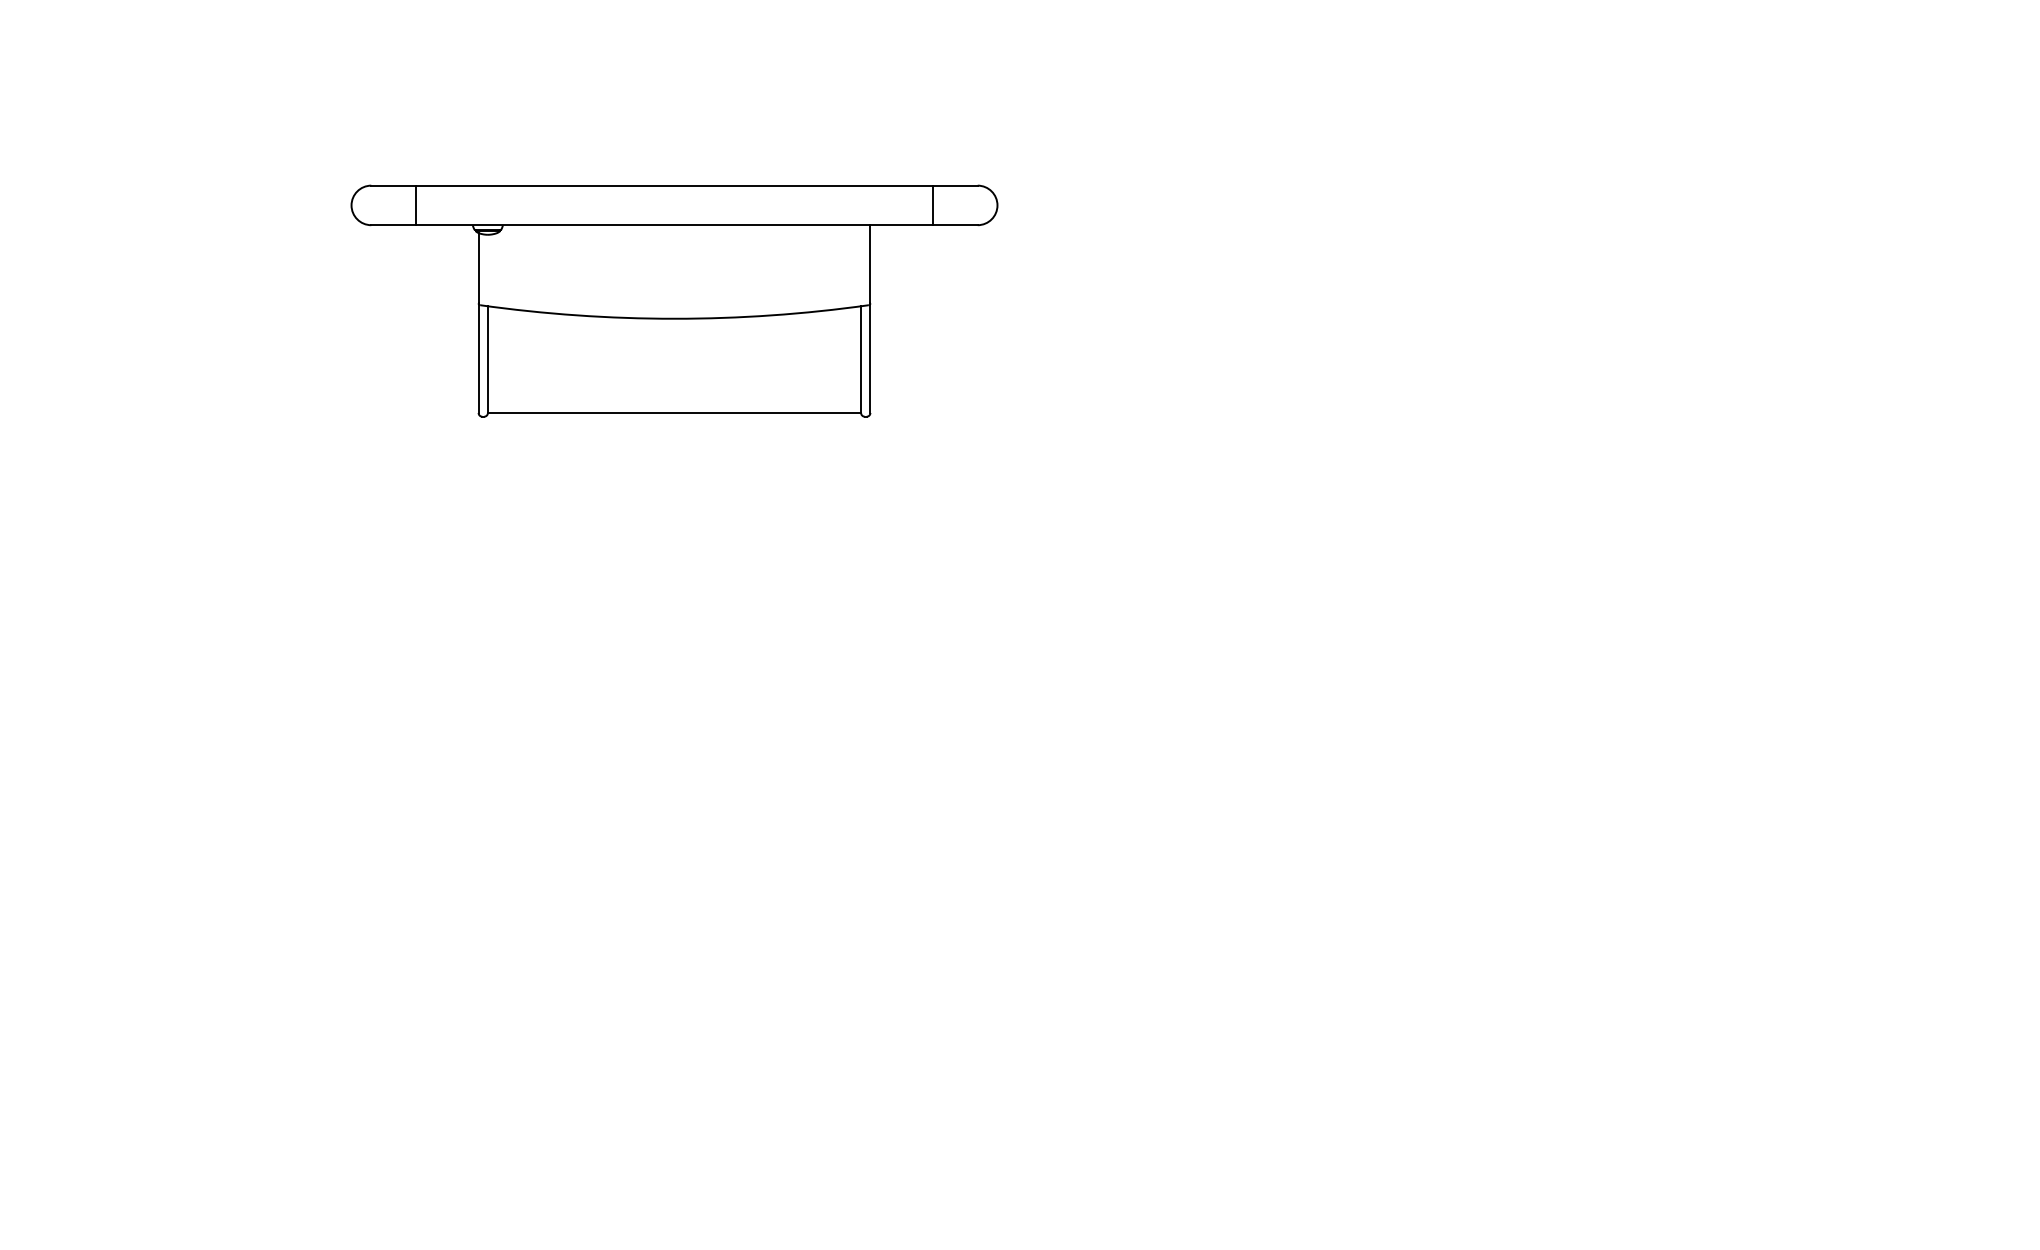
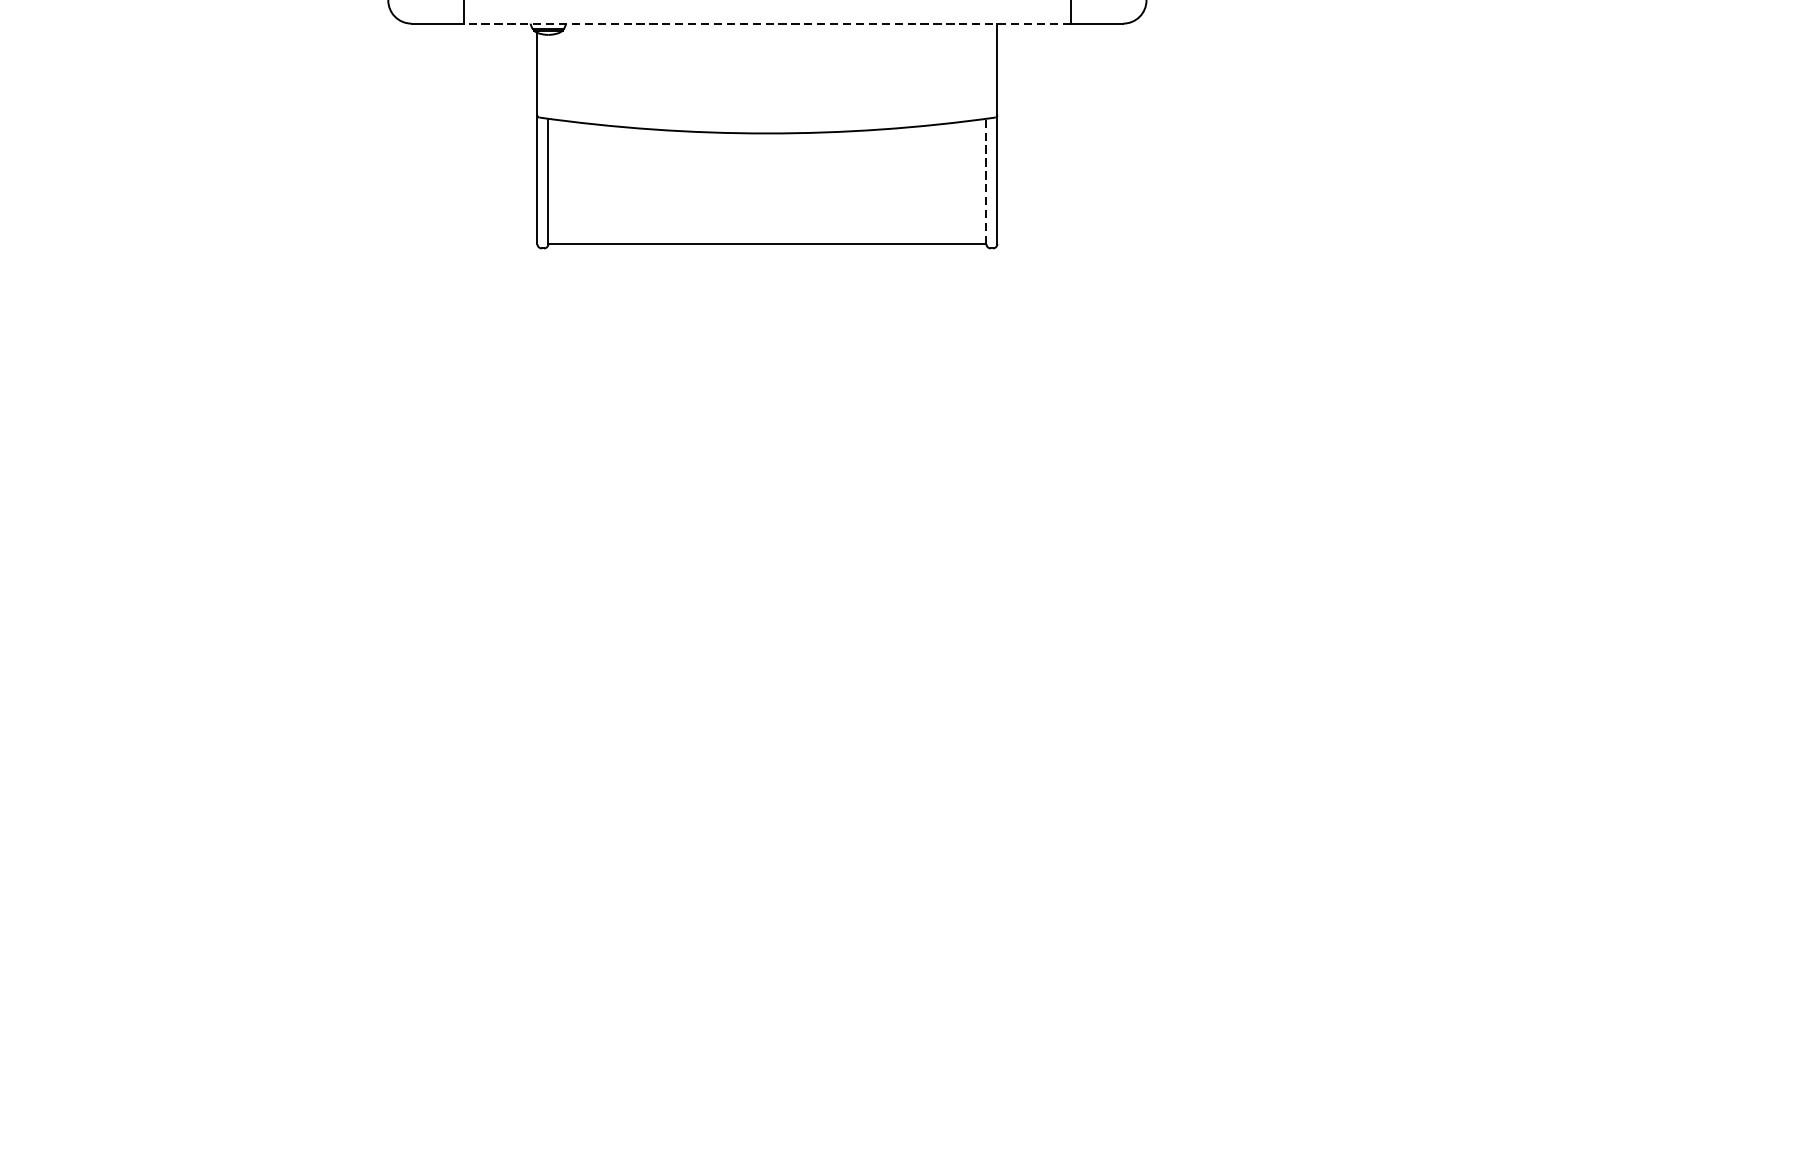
line: (674, 225) -> (767, 23), solid -> dashed
line: (861, 359) -> (986, 181), solid -> dashed

